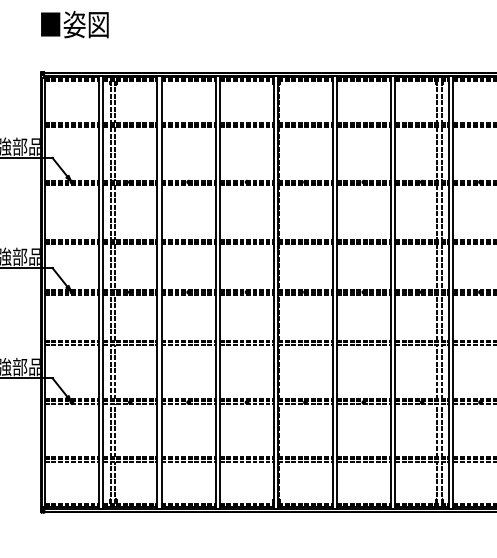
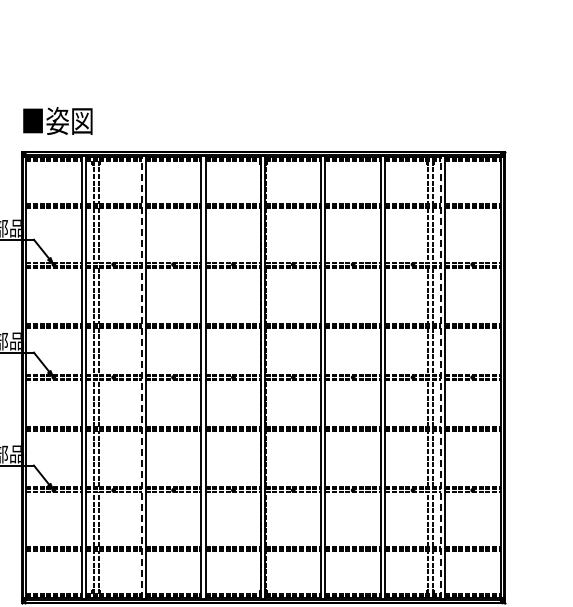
text: (74, 24) -> (57, 120), moved
line: (157, 292) -> (141, 377), solid -> dashed
line: (449, 292) -> (440, 377), solid -> dashed

